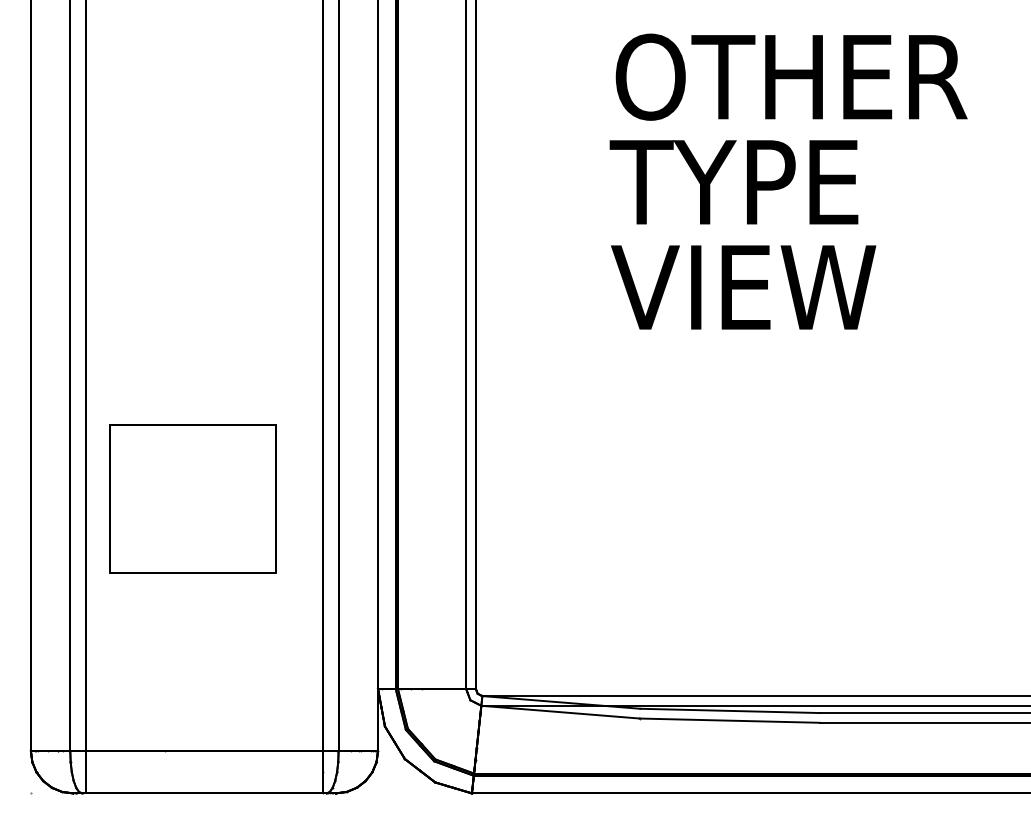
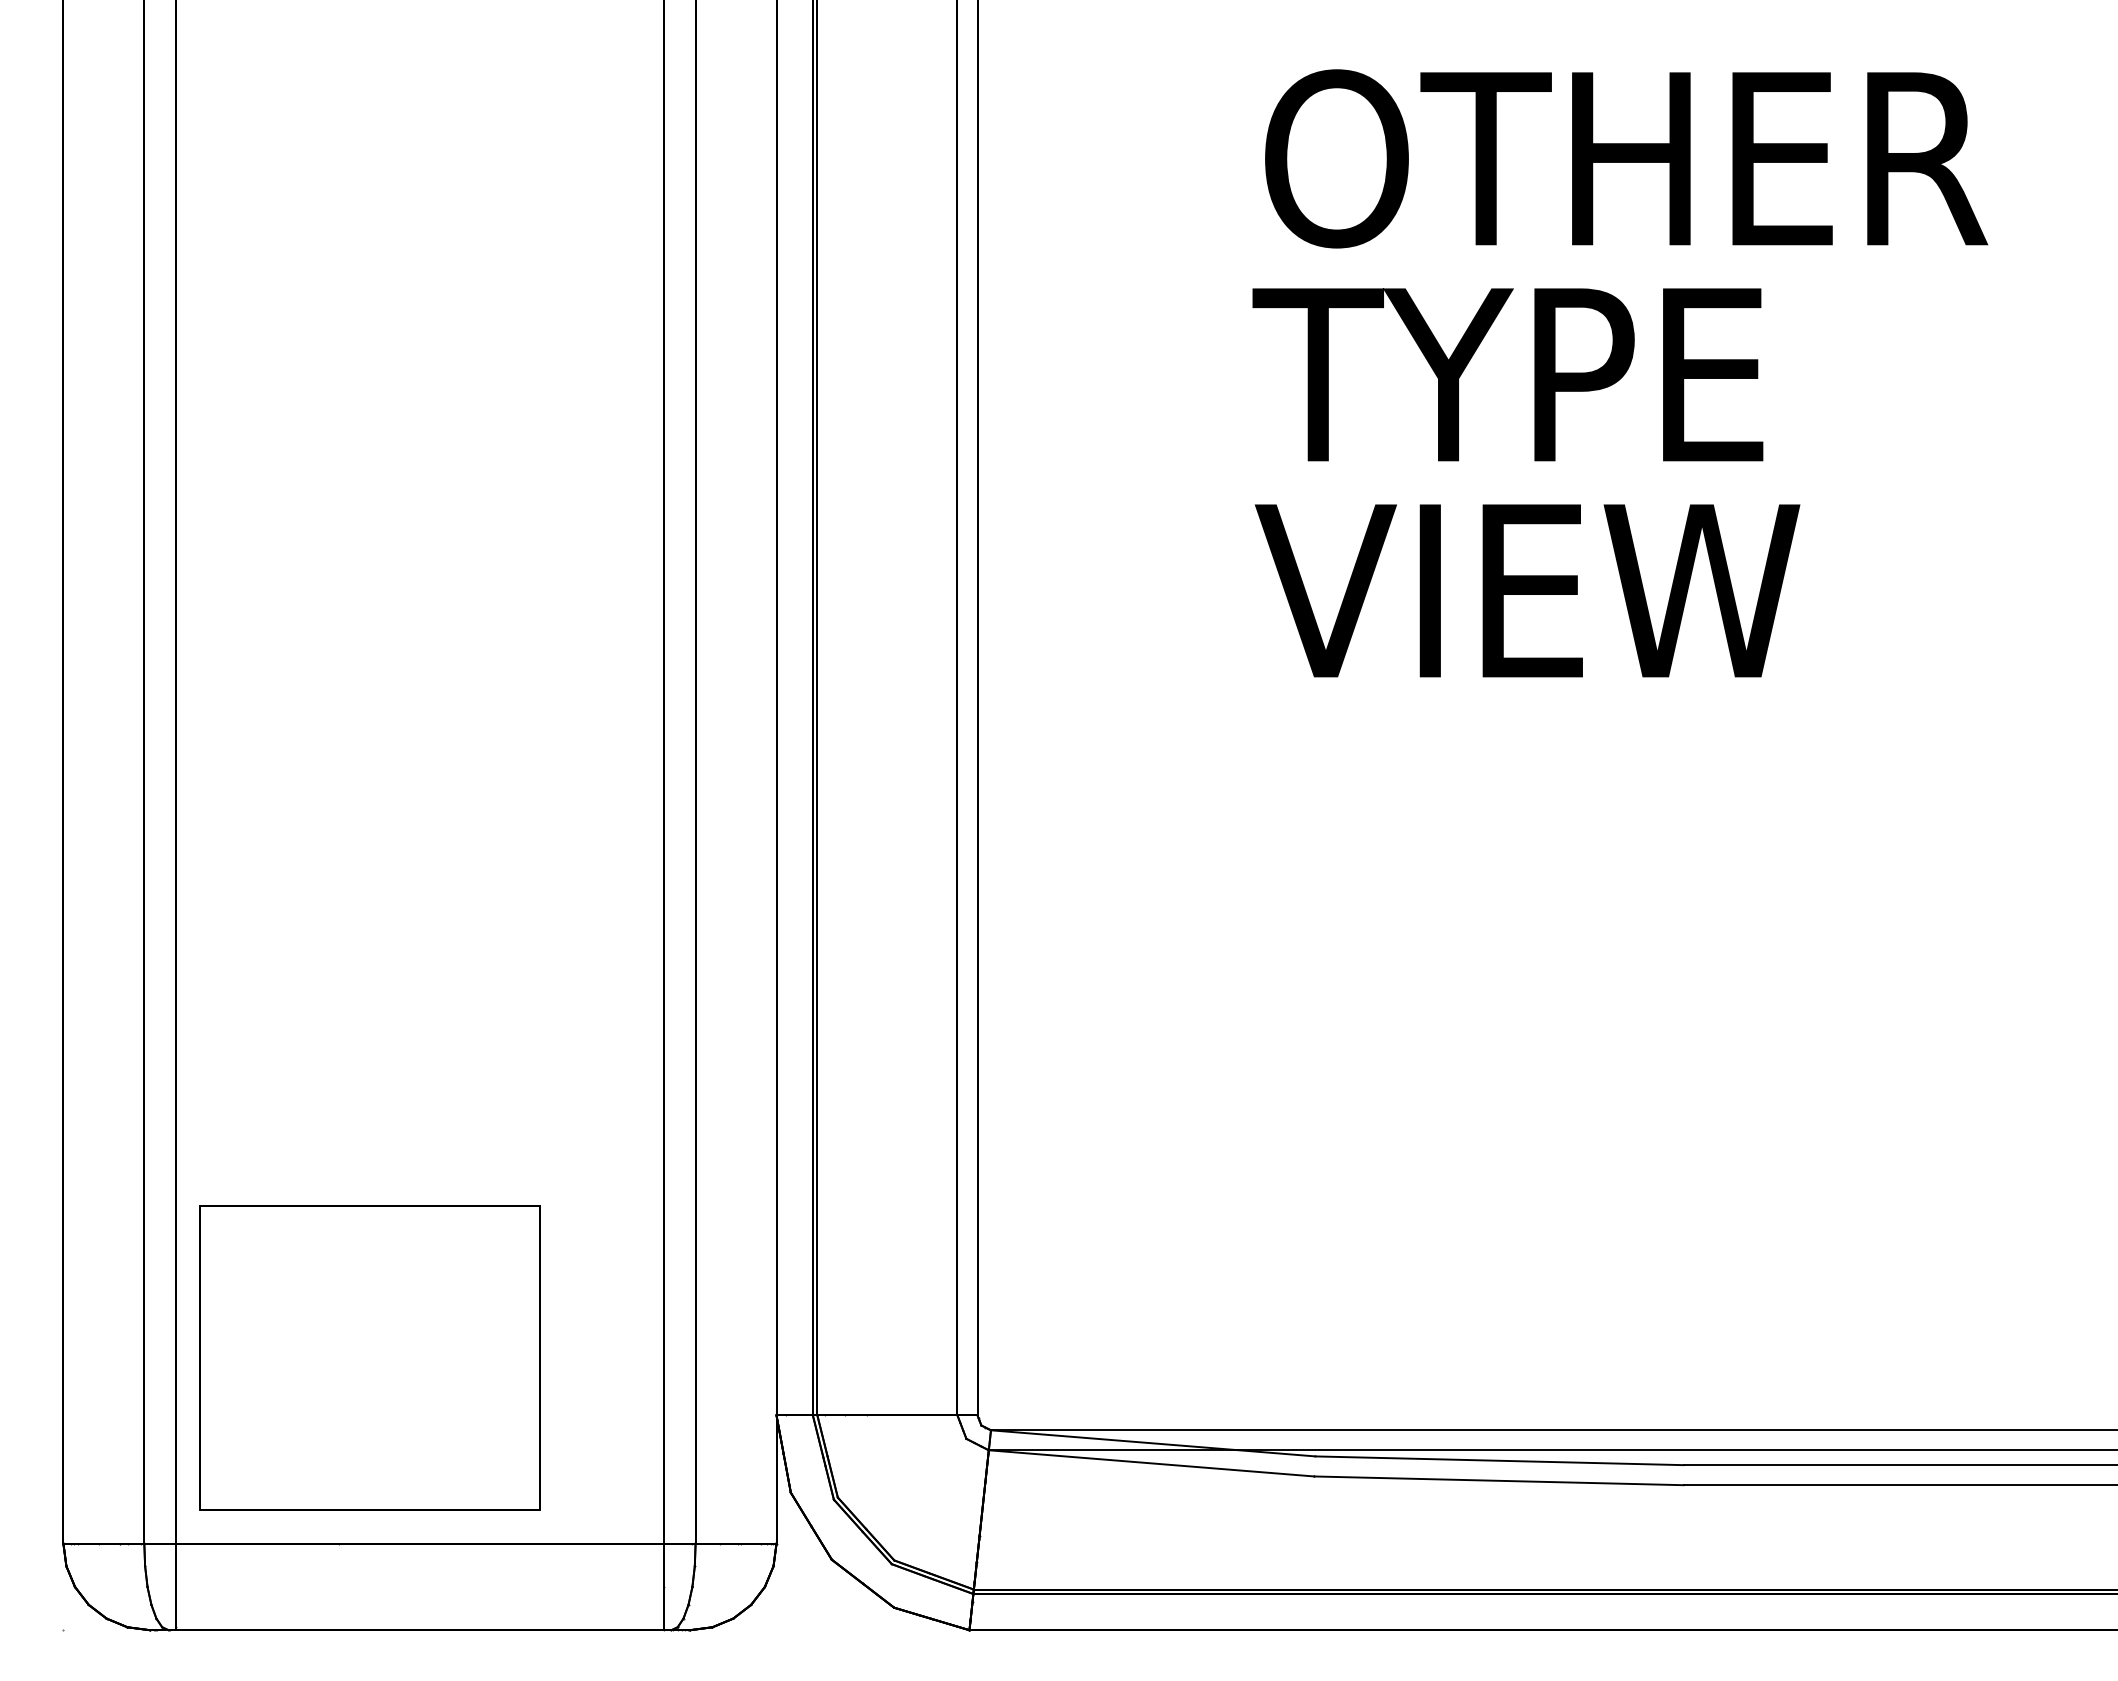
part: (192, 498) -> (368, 1357), moved

